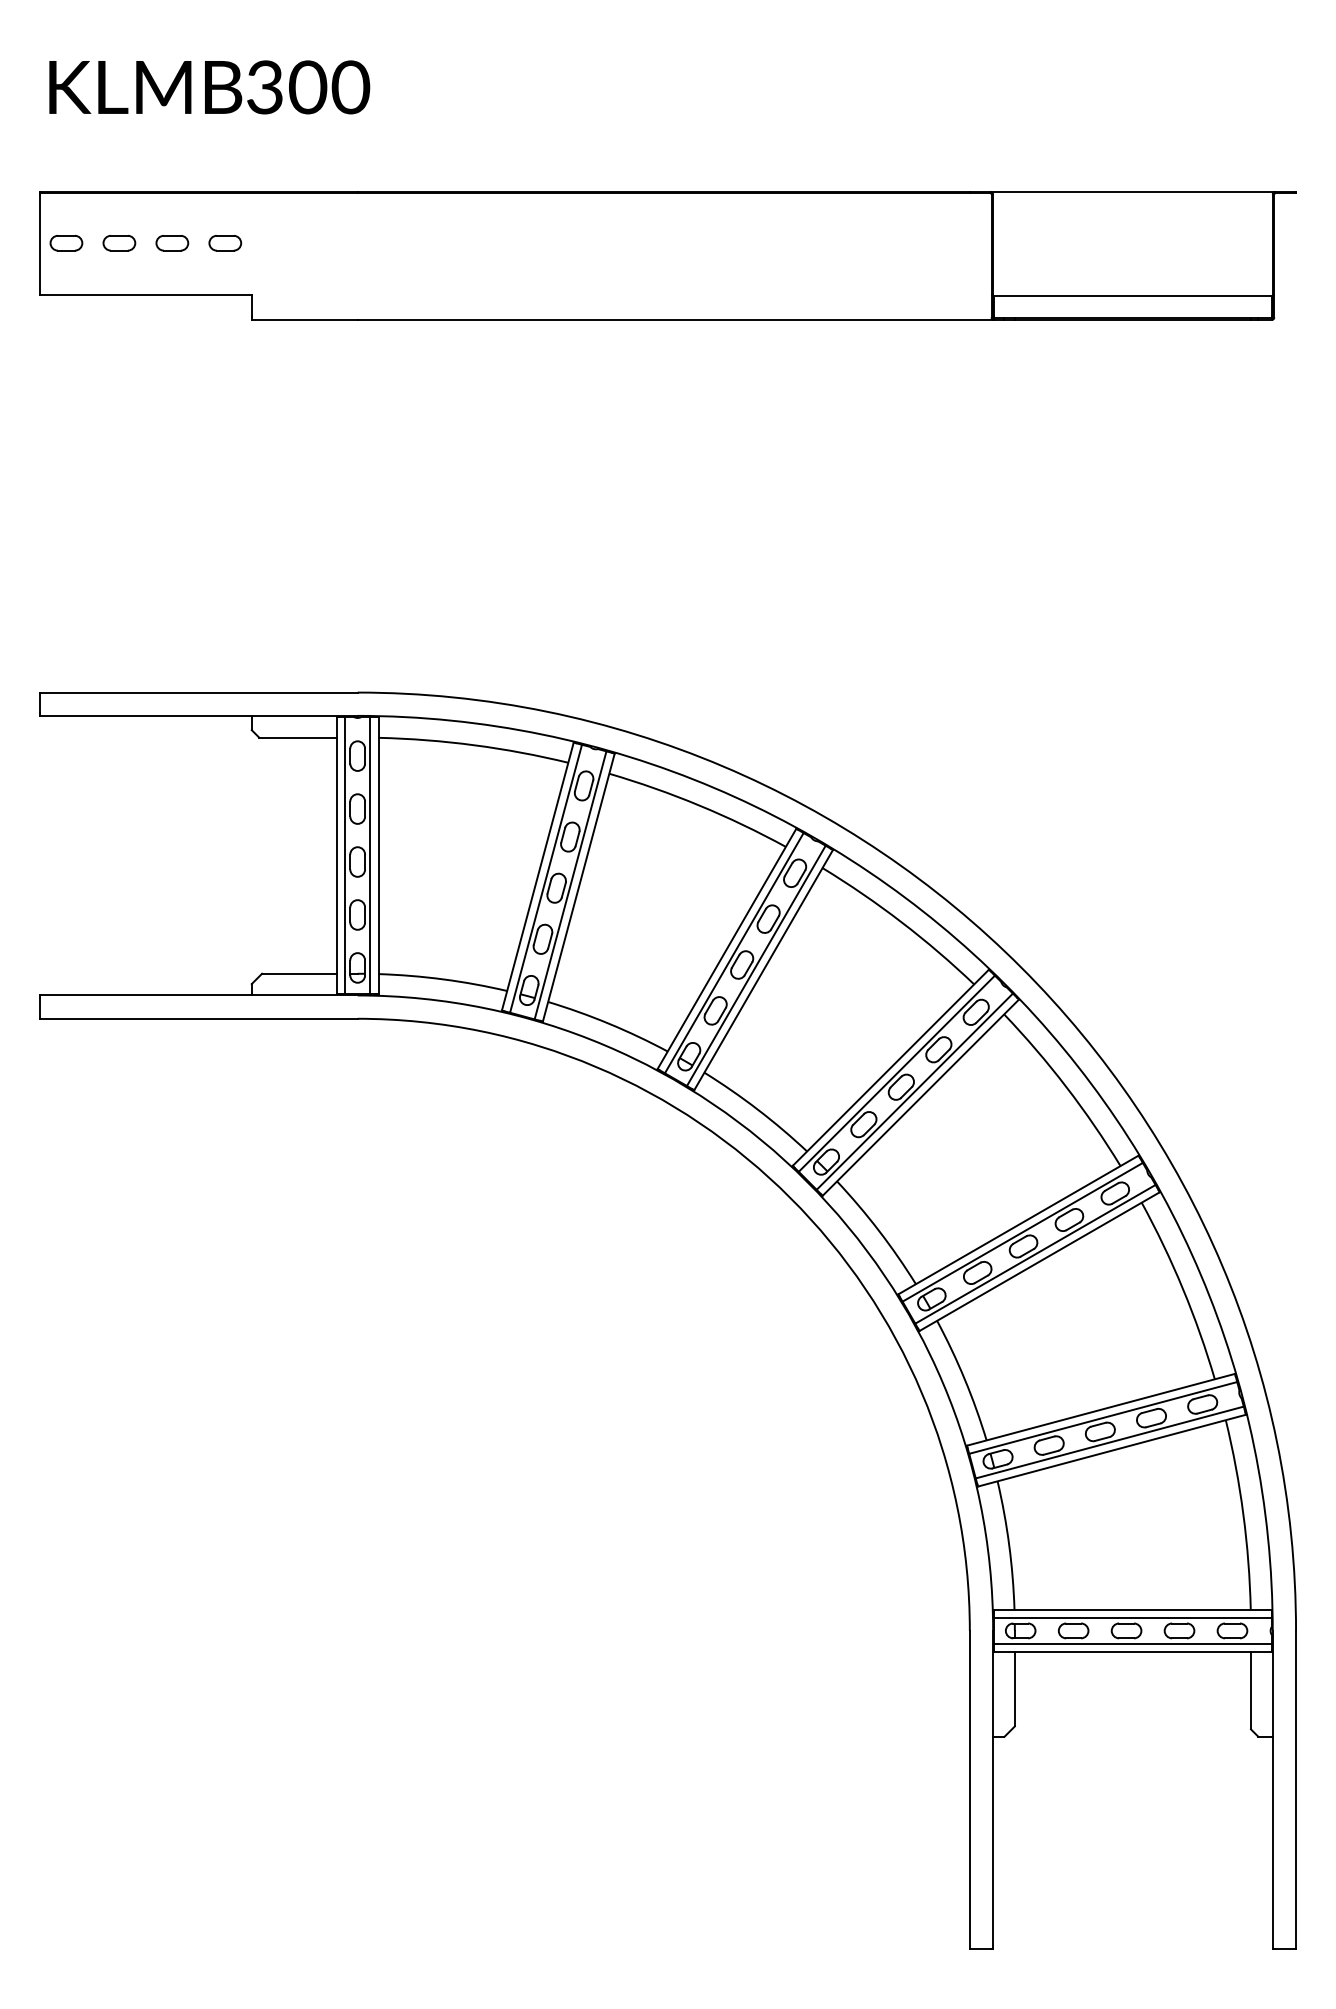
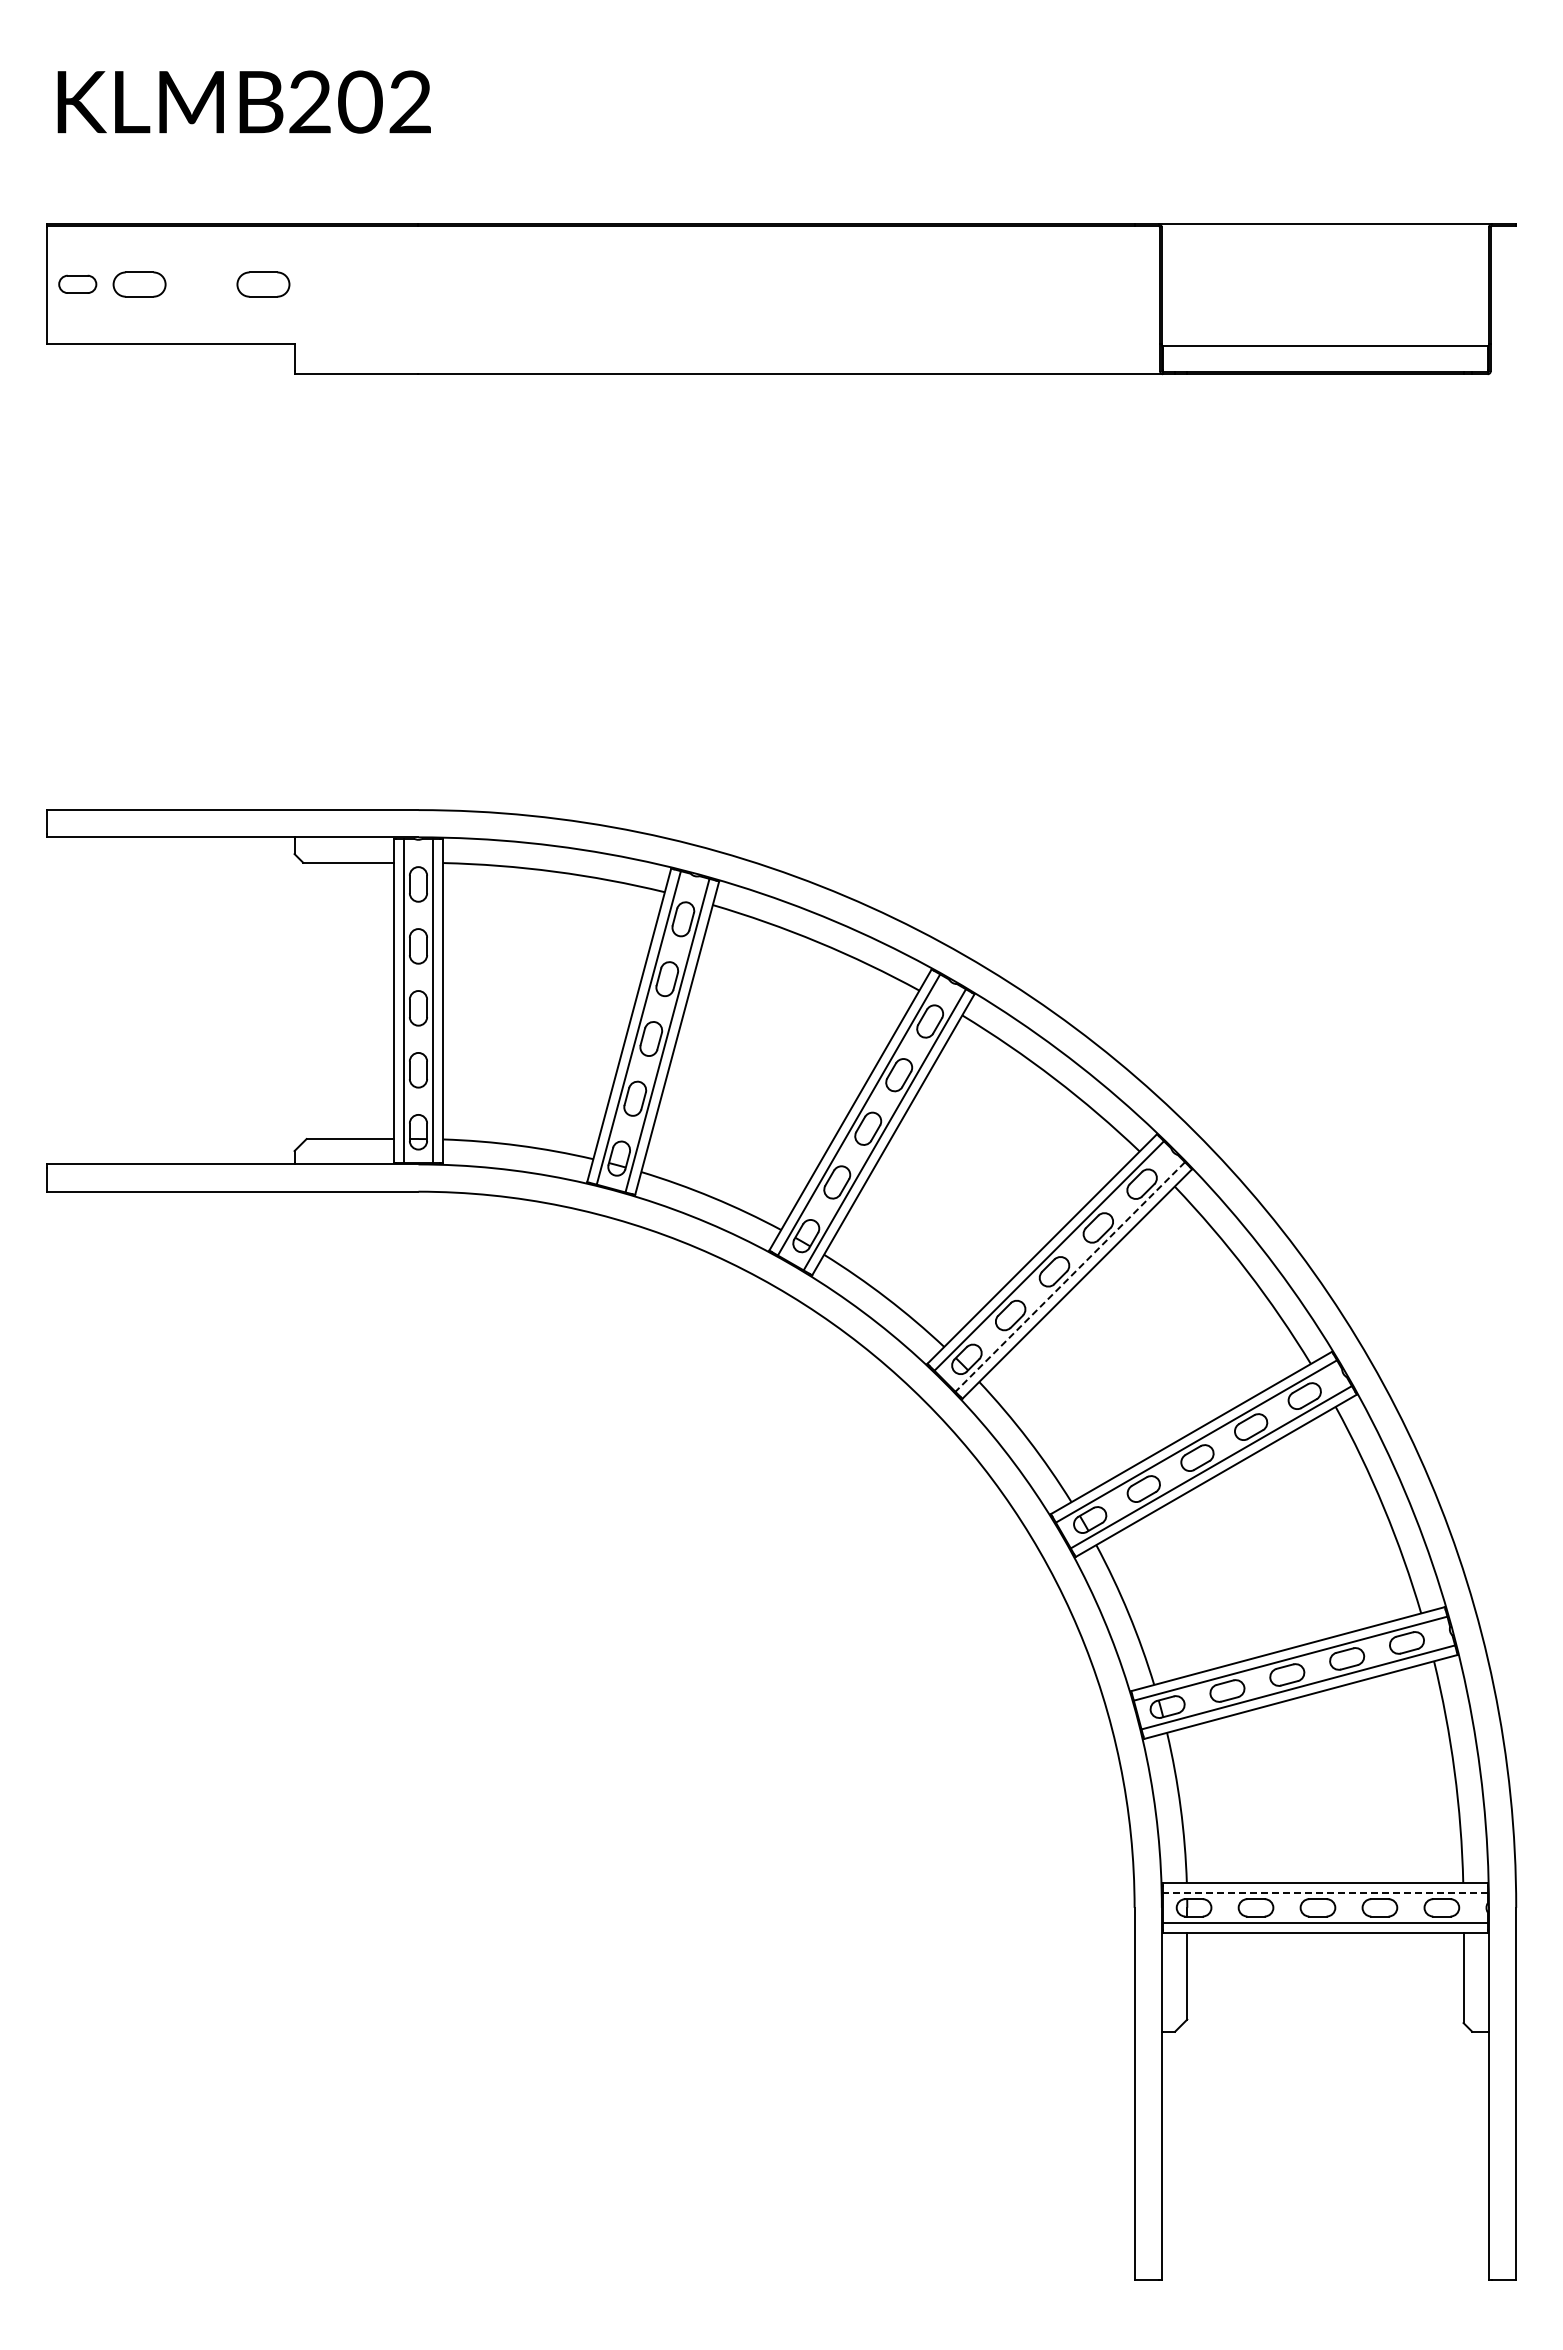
text: (308, 86) -> (361, 101), 300 -> 202
part: (119, 242) -> (139, 283), size x1.4
part: (172, 242) -> (201, 283), removed
part: (225, 242) -> (263, 283), size x1.4
line: (914, 1092) -> (1069, 1277), solid -> dashed
line: (1132, 1617) -> (1324, 1892), solid -> dashed

